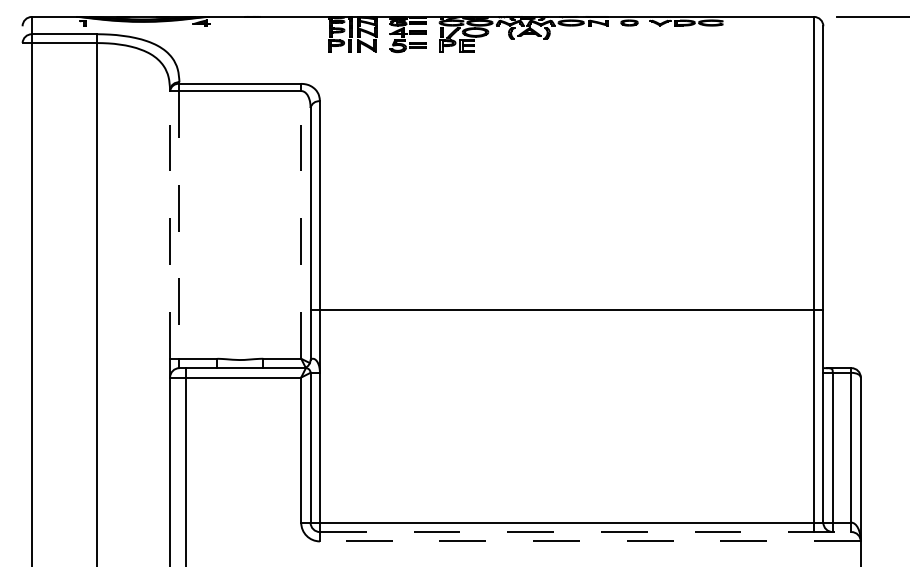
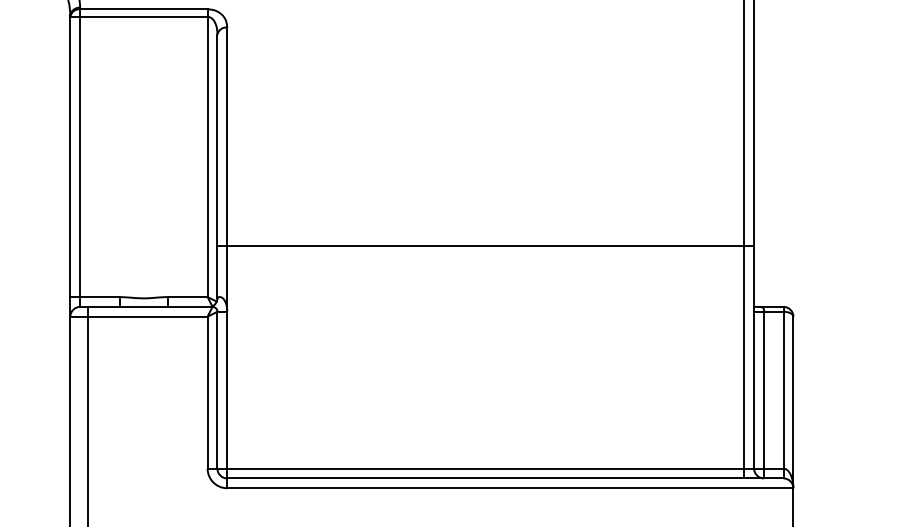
line: (170, 224) -> (70, 156), dashed -> solid
line: (179, 224) -> (80, 156), dashed -> solid
line: (301, 224) -> (207, 156), dashed -> solid
line: (585, 532) -> (505, 478), dashed -> solid
line: (589, 541) -> (509, 488), dashed -> solid

